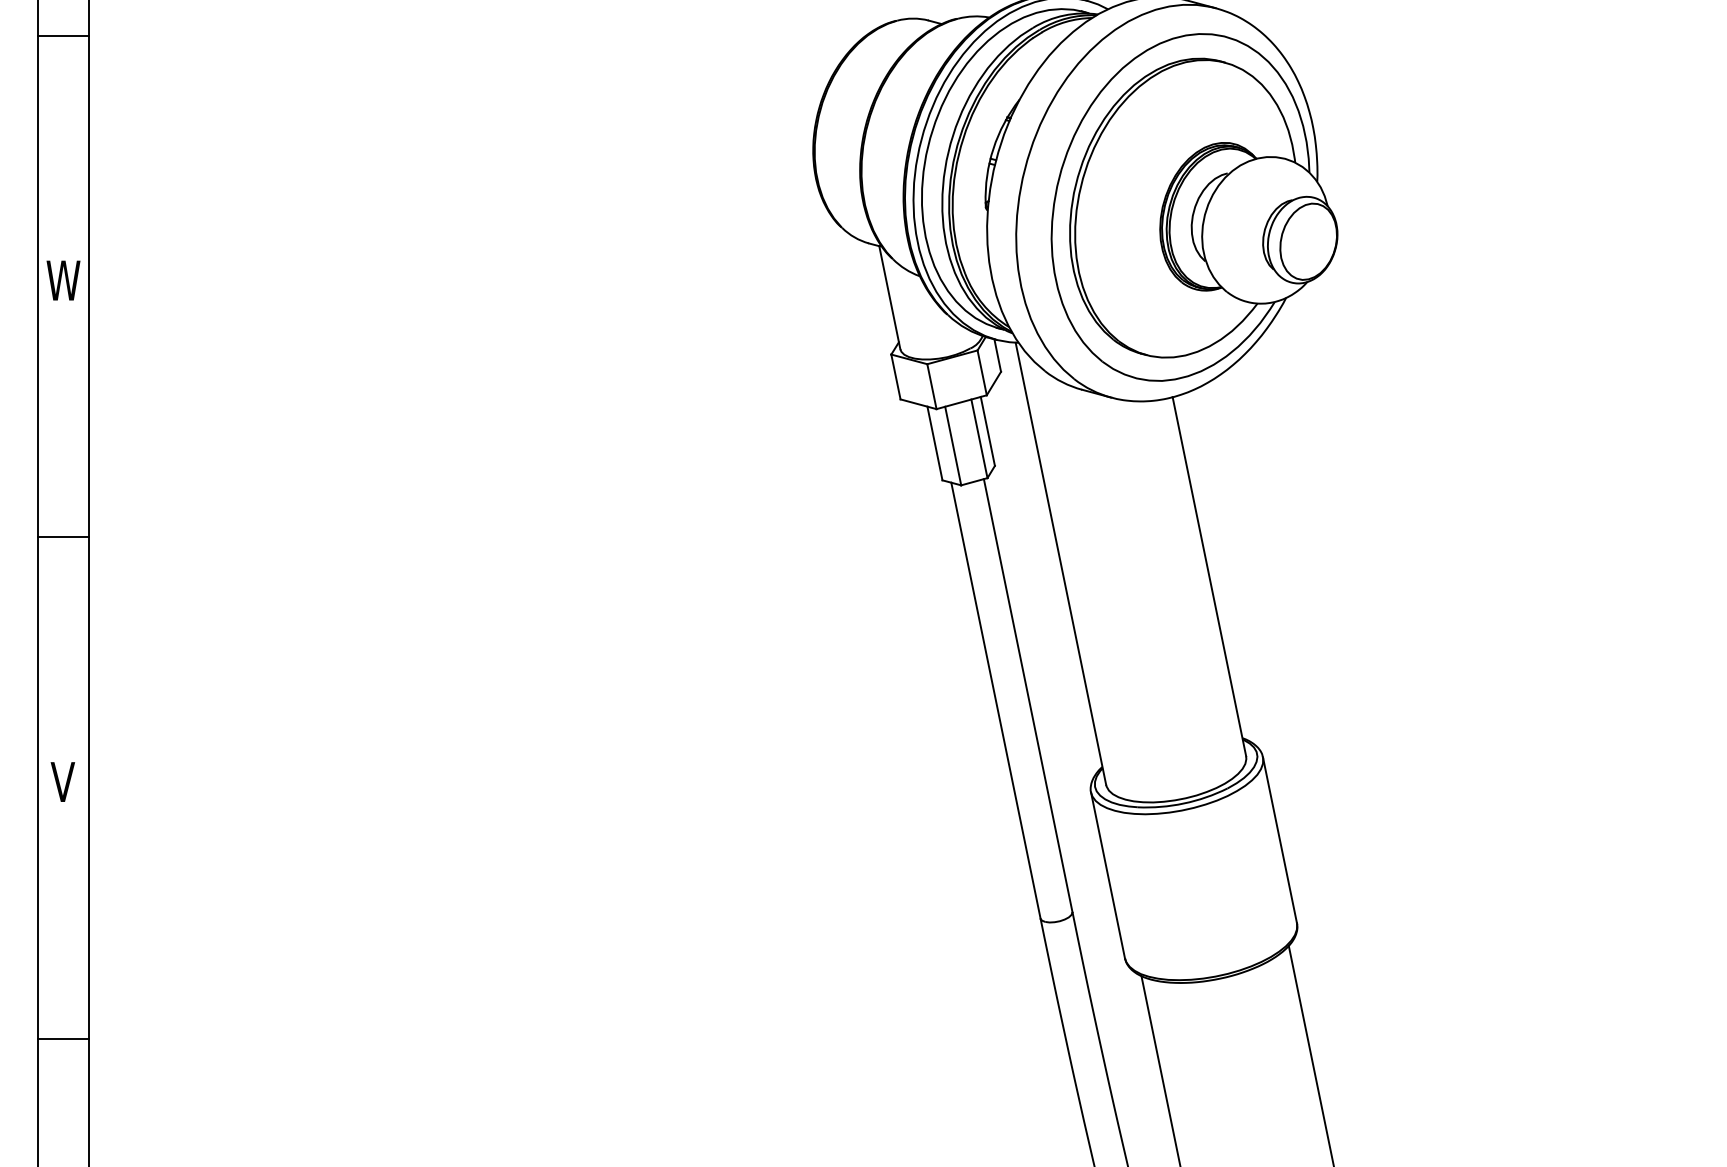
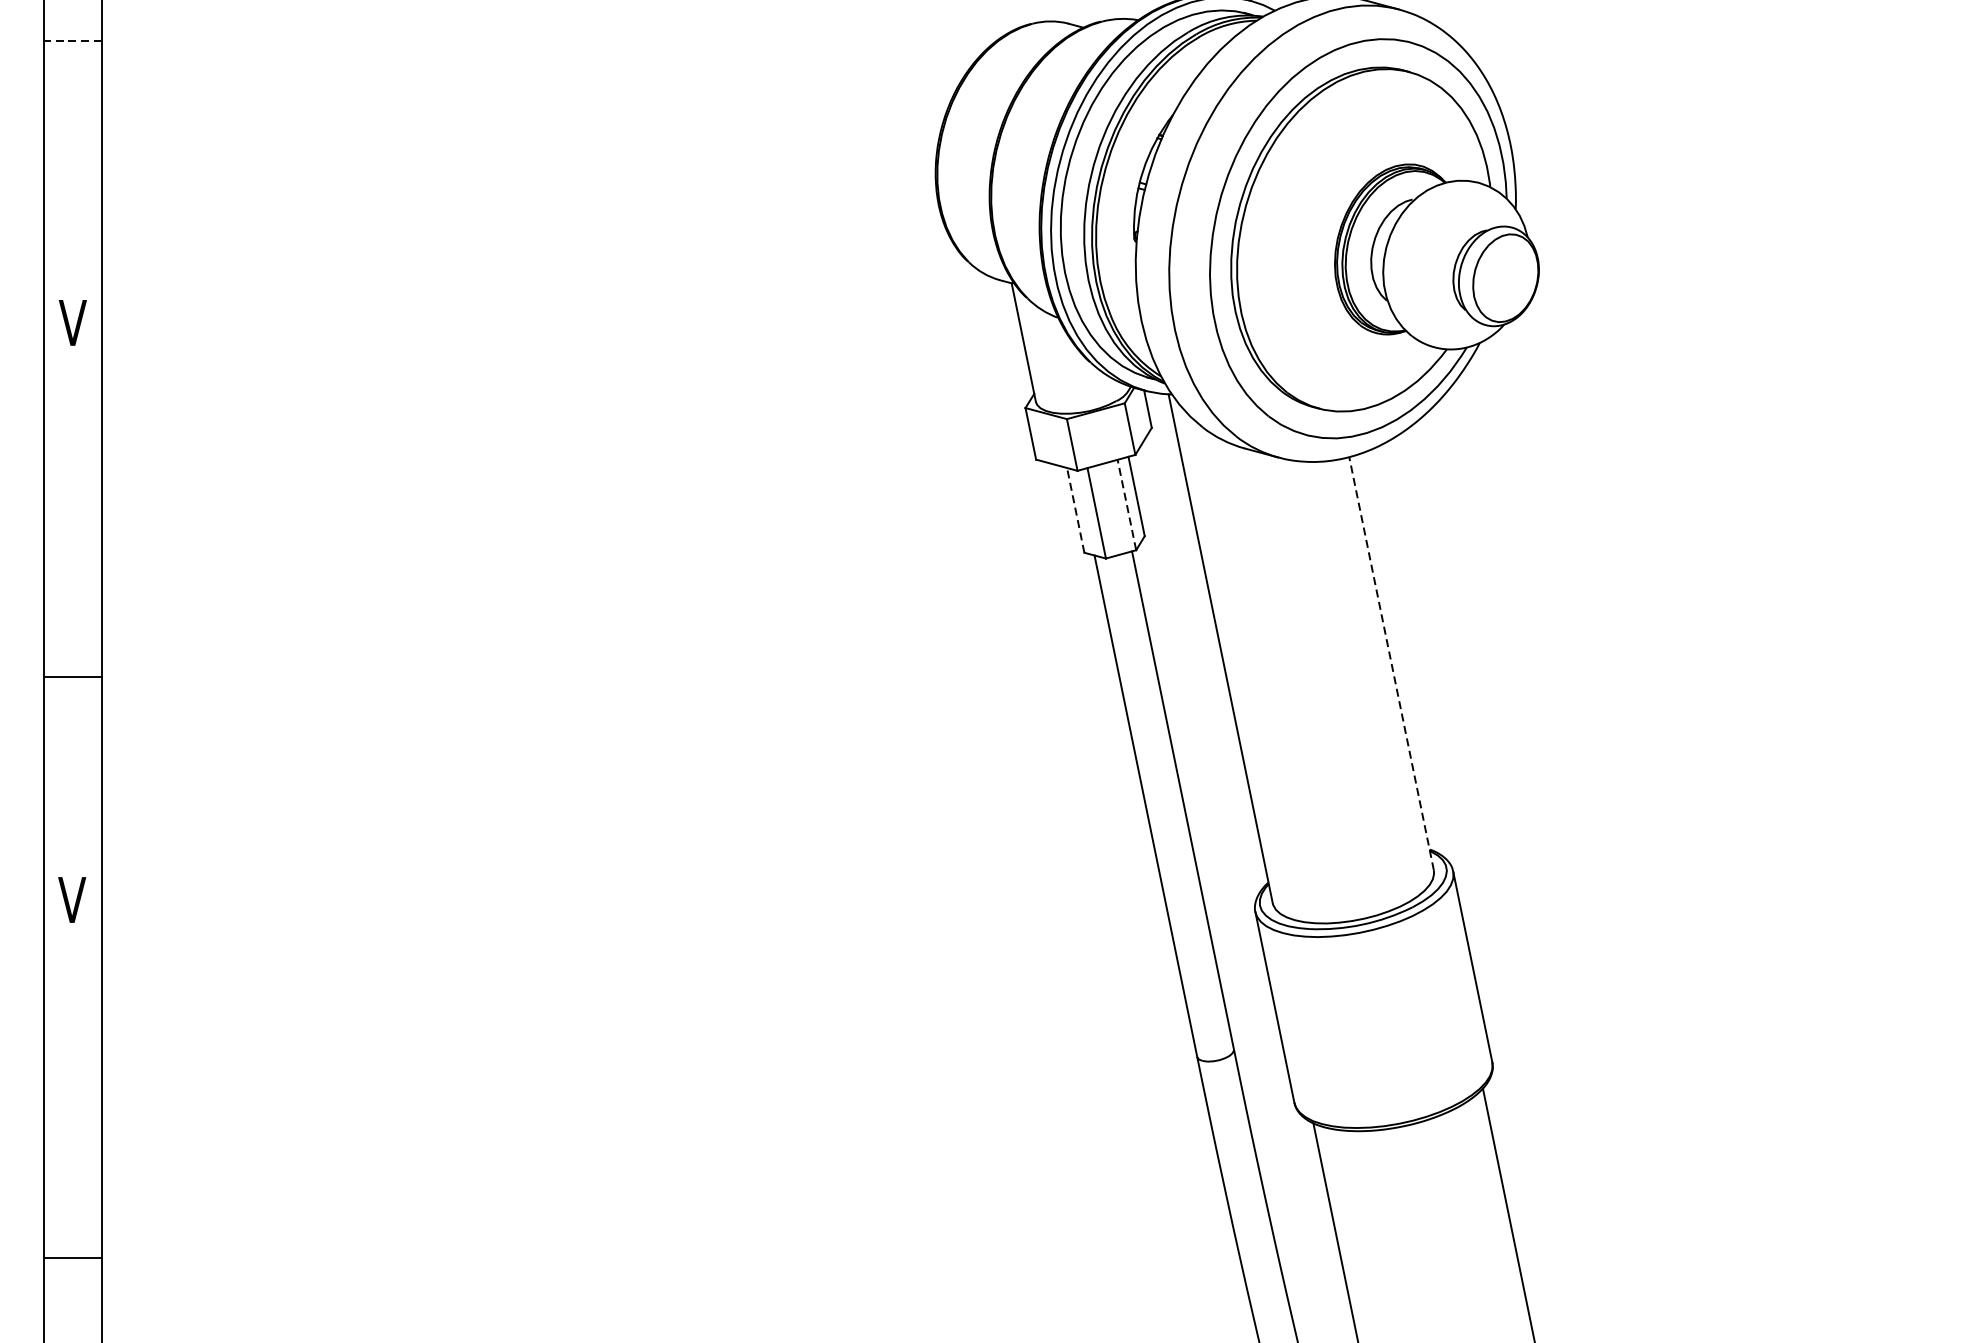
line: (63, 35) -> (72, 40), solid -> dashed
text: (63, 280) -> (72, 322), W -> V
line: (979, 438) -> (1126, 504), solid -> dashed
line: (934, 443) -> (1075, 510), solid -> dashed
line: (63, 537) -> (72, 677), moved
line: (1209, 576) -> (1391, 663), solid -> dashed
line: (63, 1038) -> (72, 1258), moved

